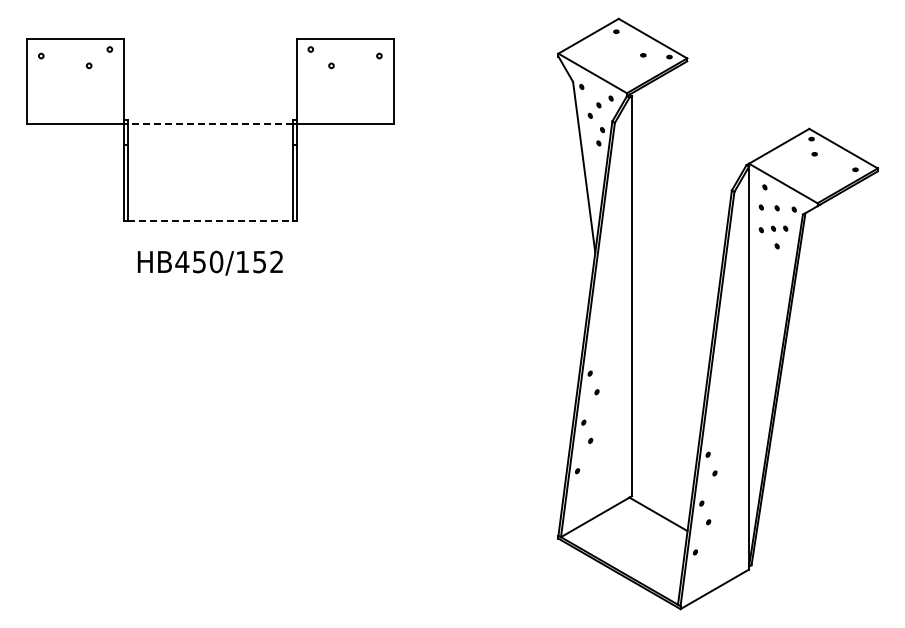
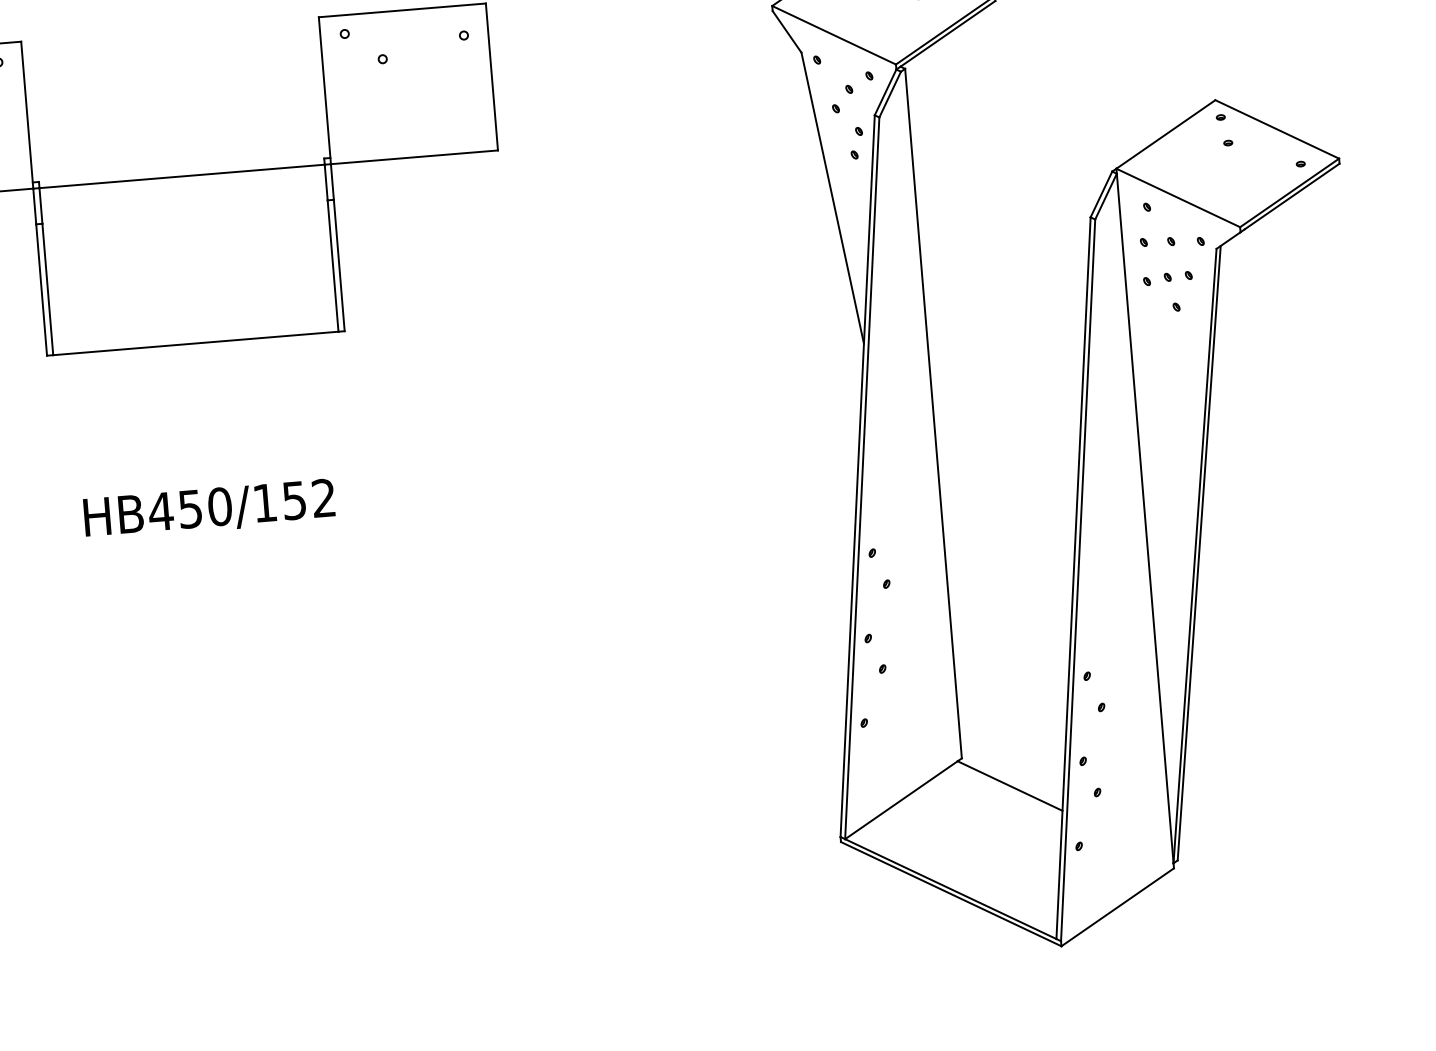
line: (210, 123) -> (182, 175), dashed -> solid
line: (210, 220) -> (196, 342), dashed -> solid
text: (209, 262) -> (207, 508), moved

